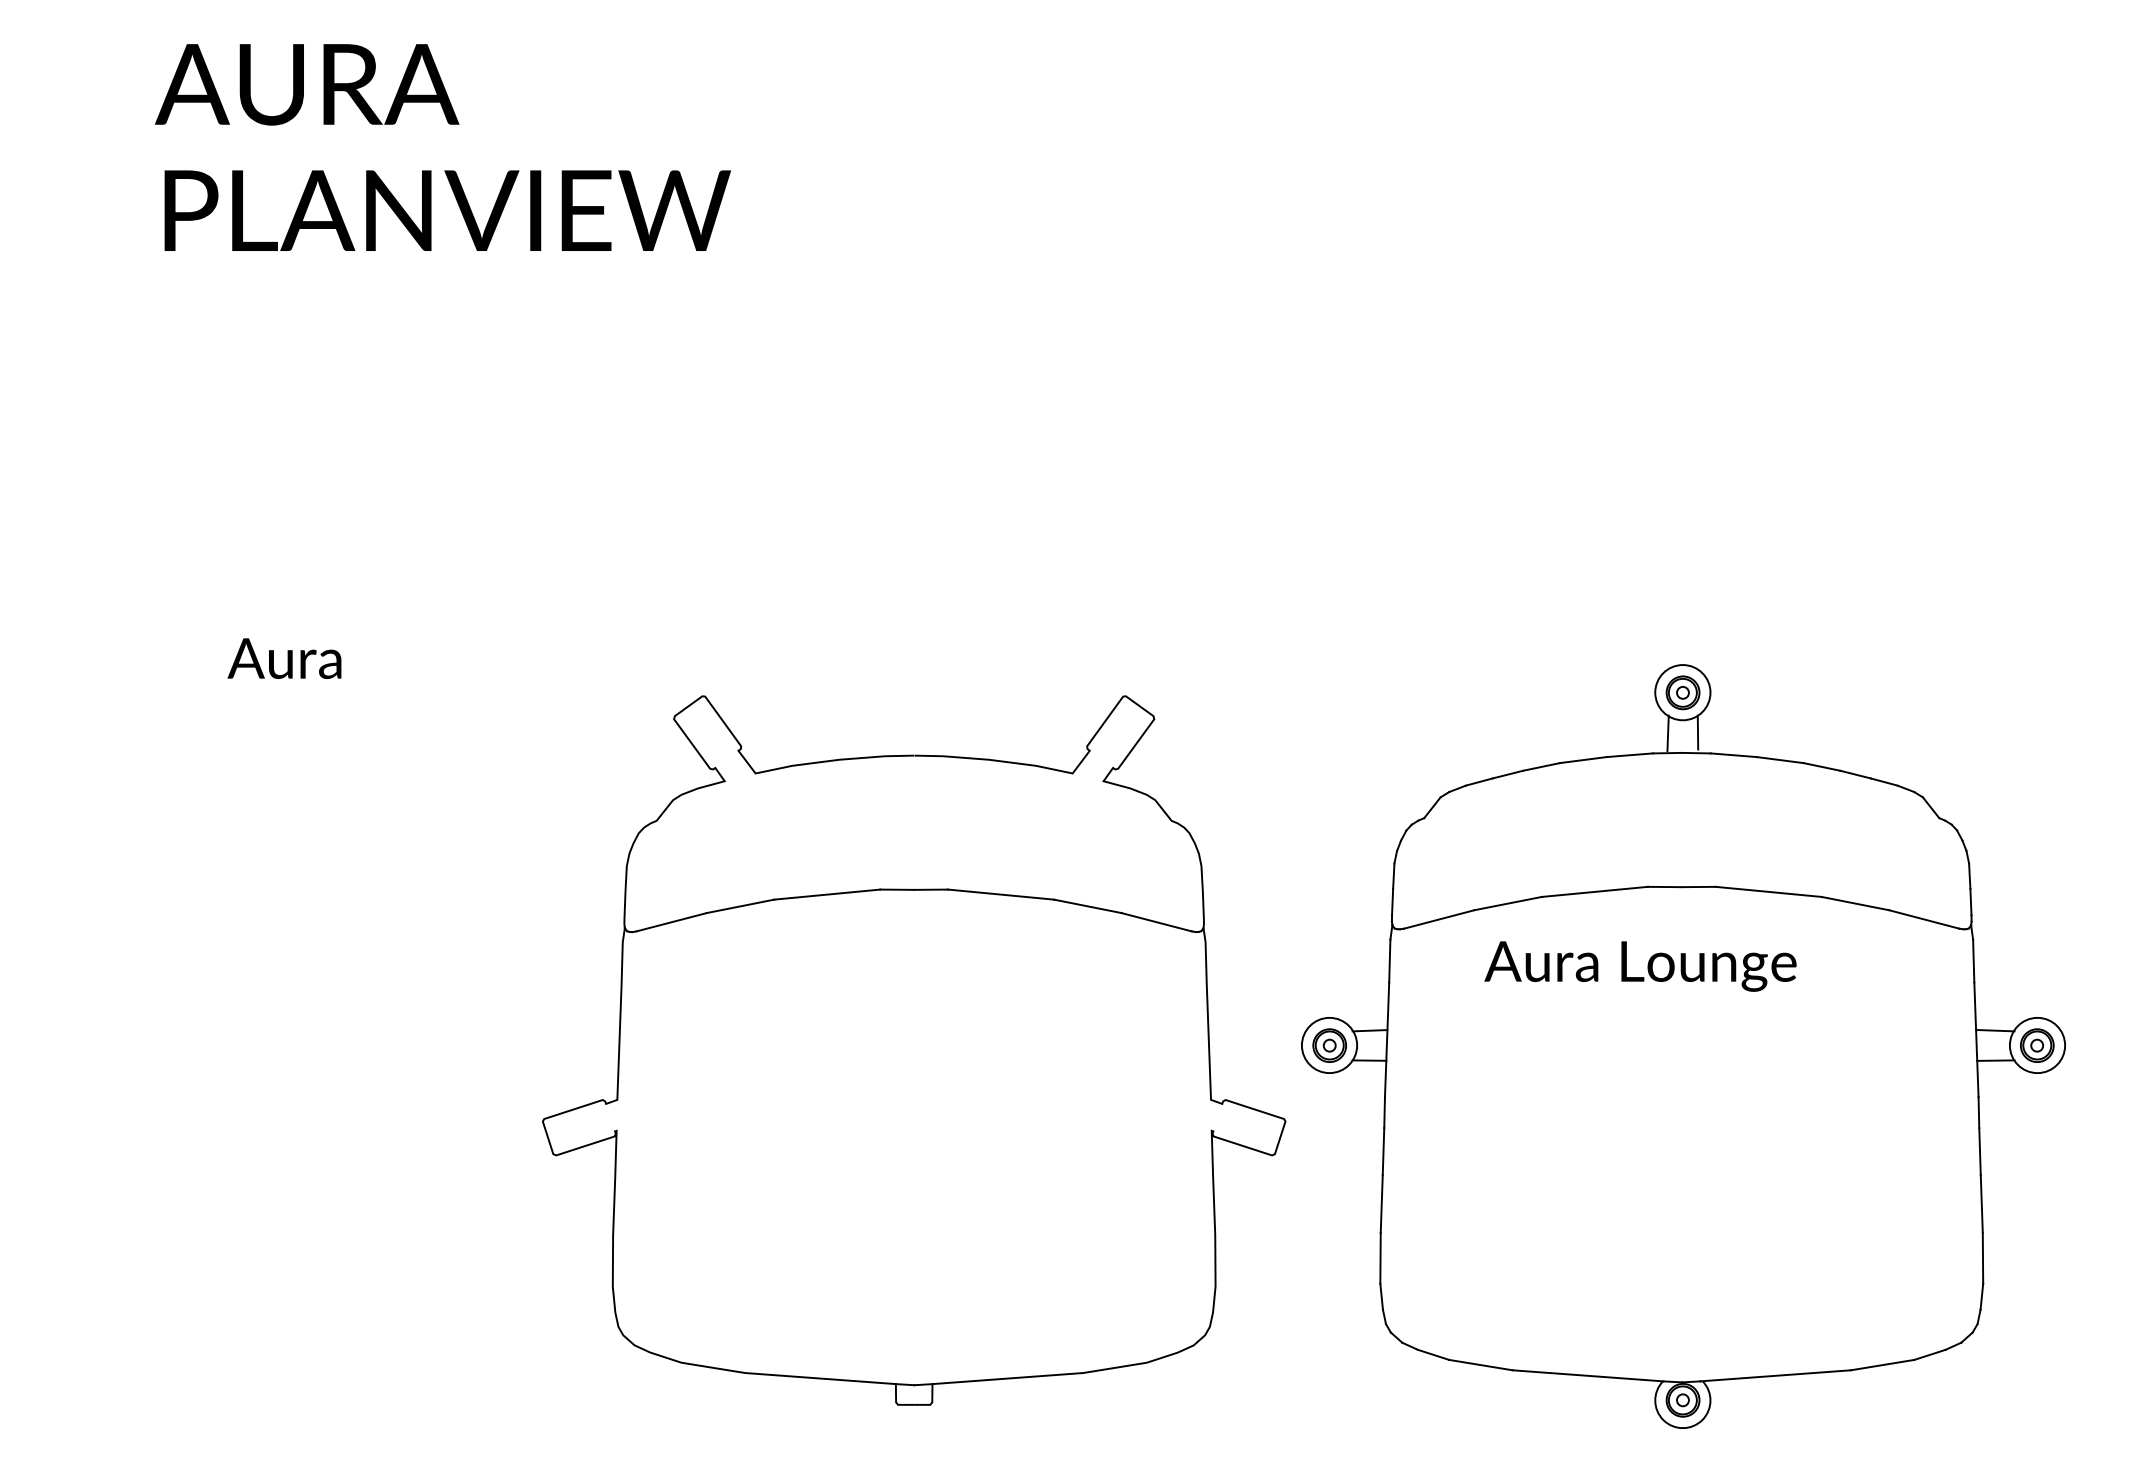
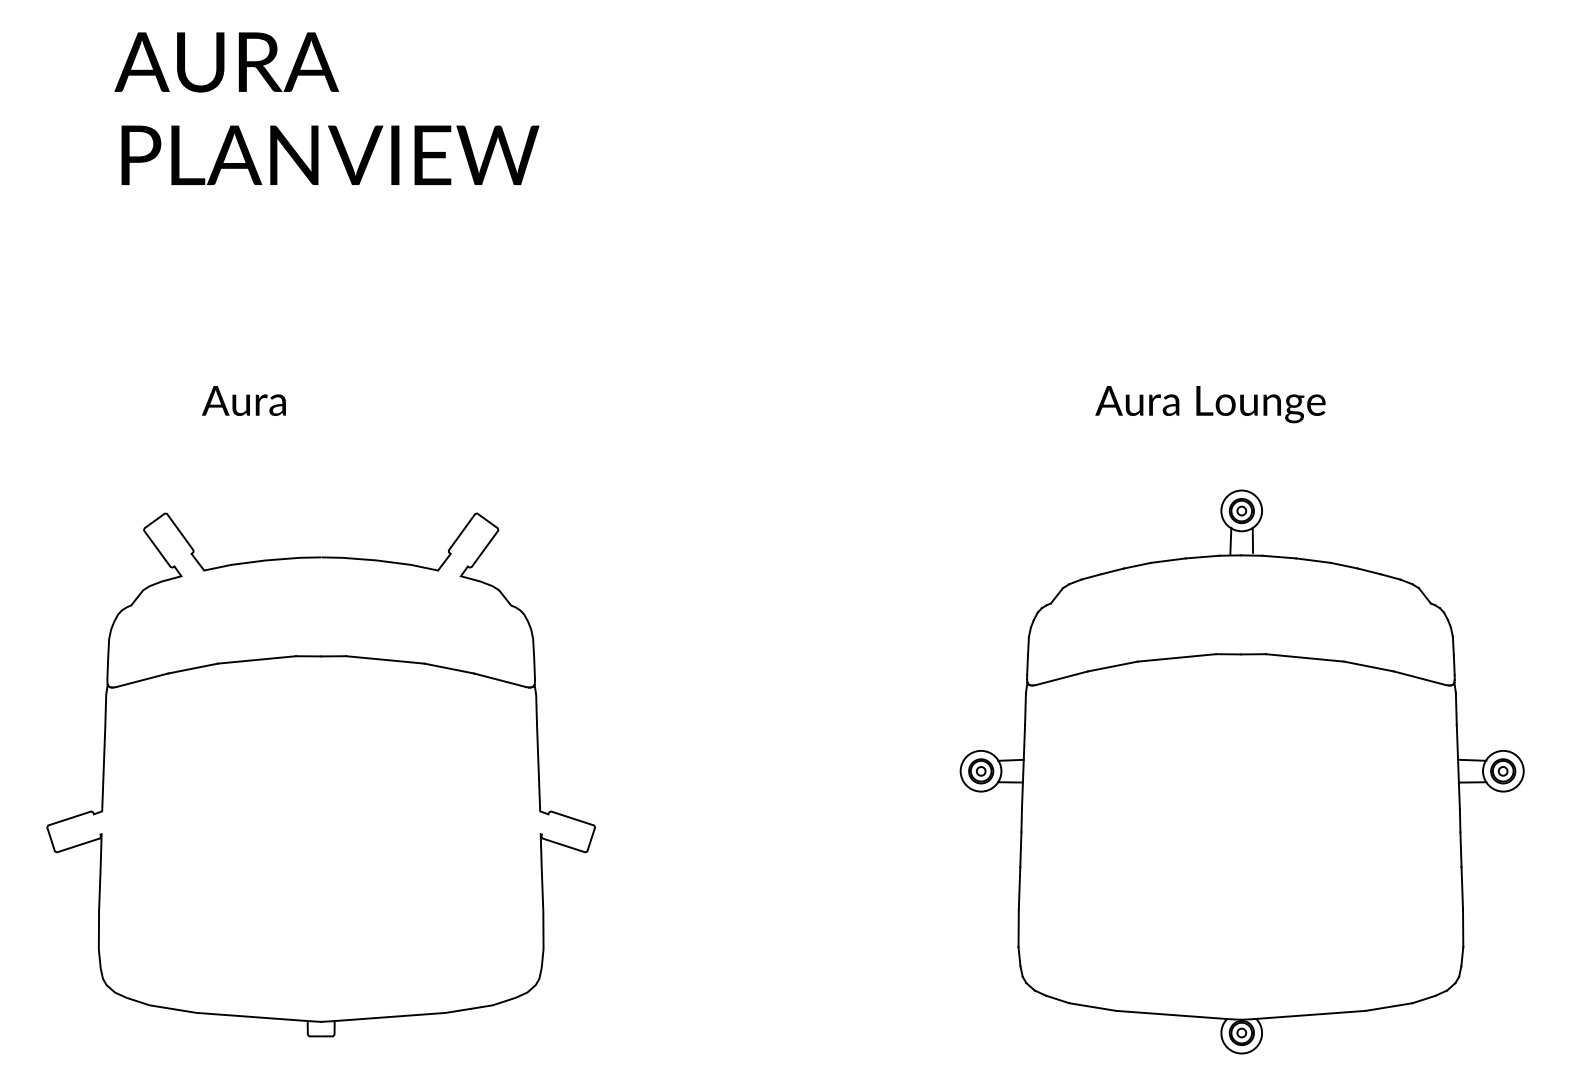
text: (284, 658) -> (243, 400), moved
text: (1640, 966) -> (1210, 404), moved
part: (914, 1050) -> (321, 774), moved

